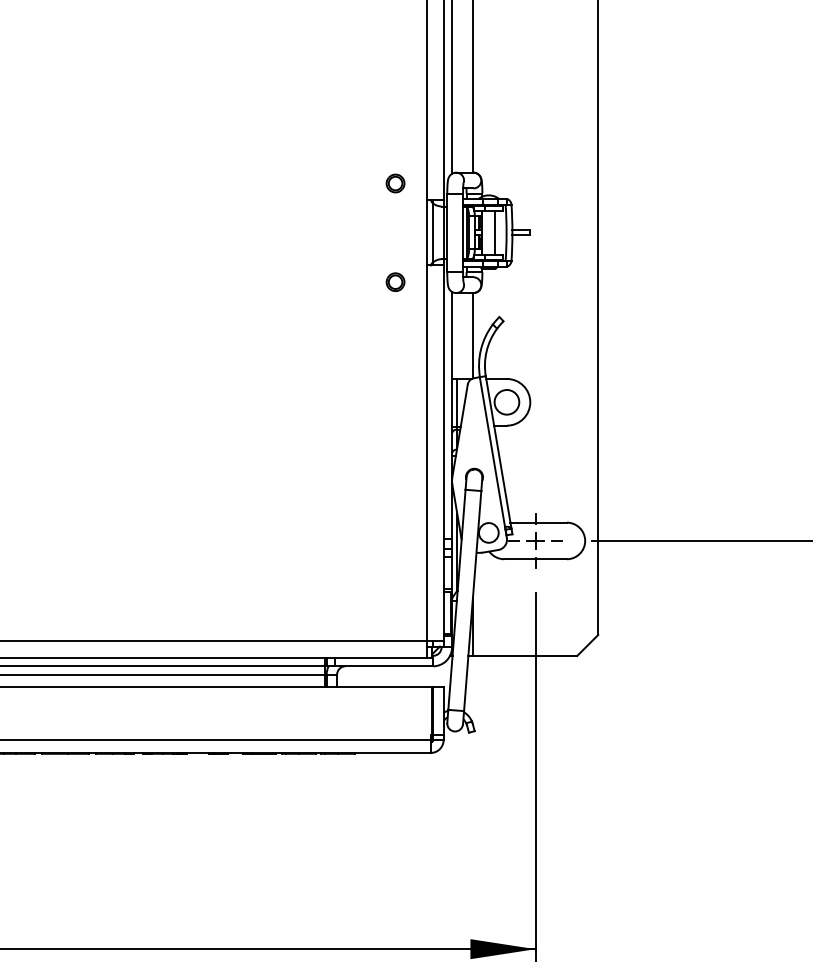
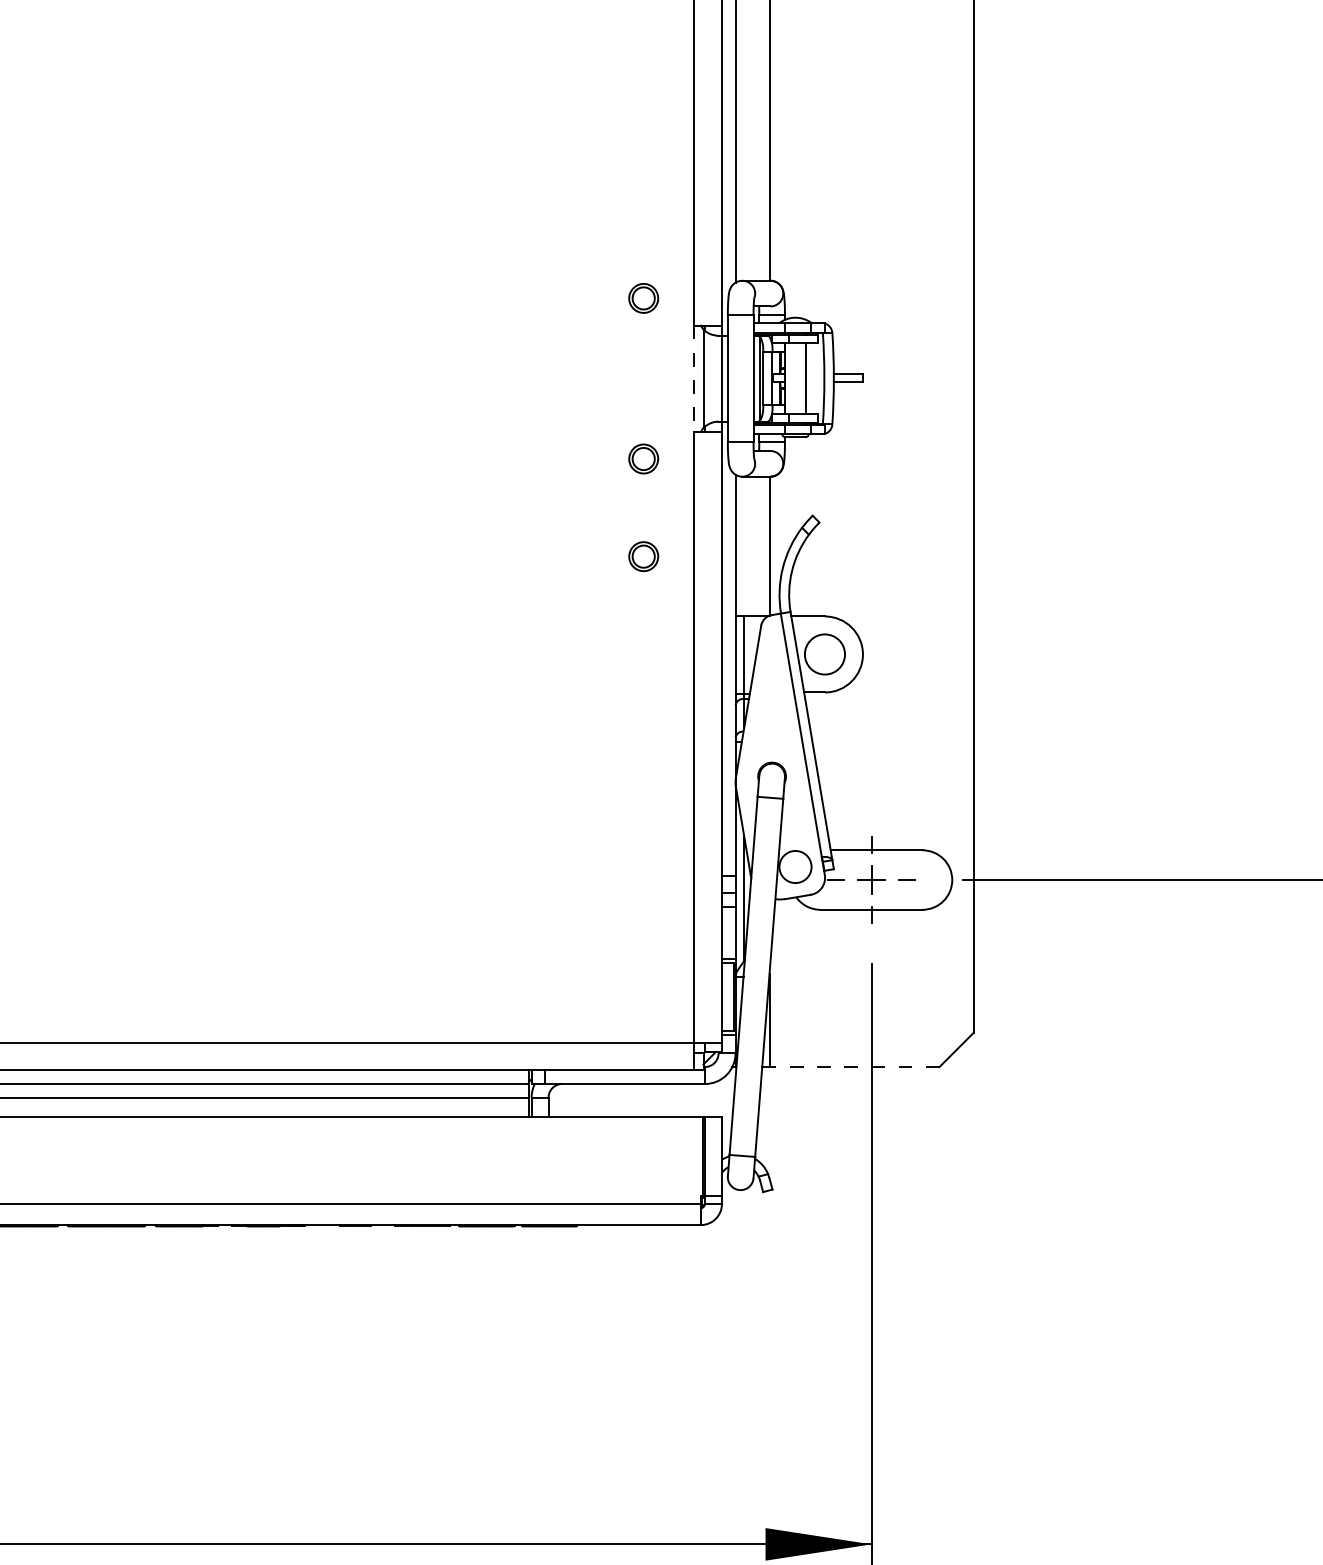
line: (426, 232) -> (694, 378), solid -> dashed
part: (395, 341) -> (643, 555), added
line: (524, 655) -> (853, 1066), solid -> dashed

